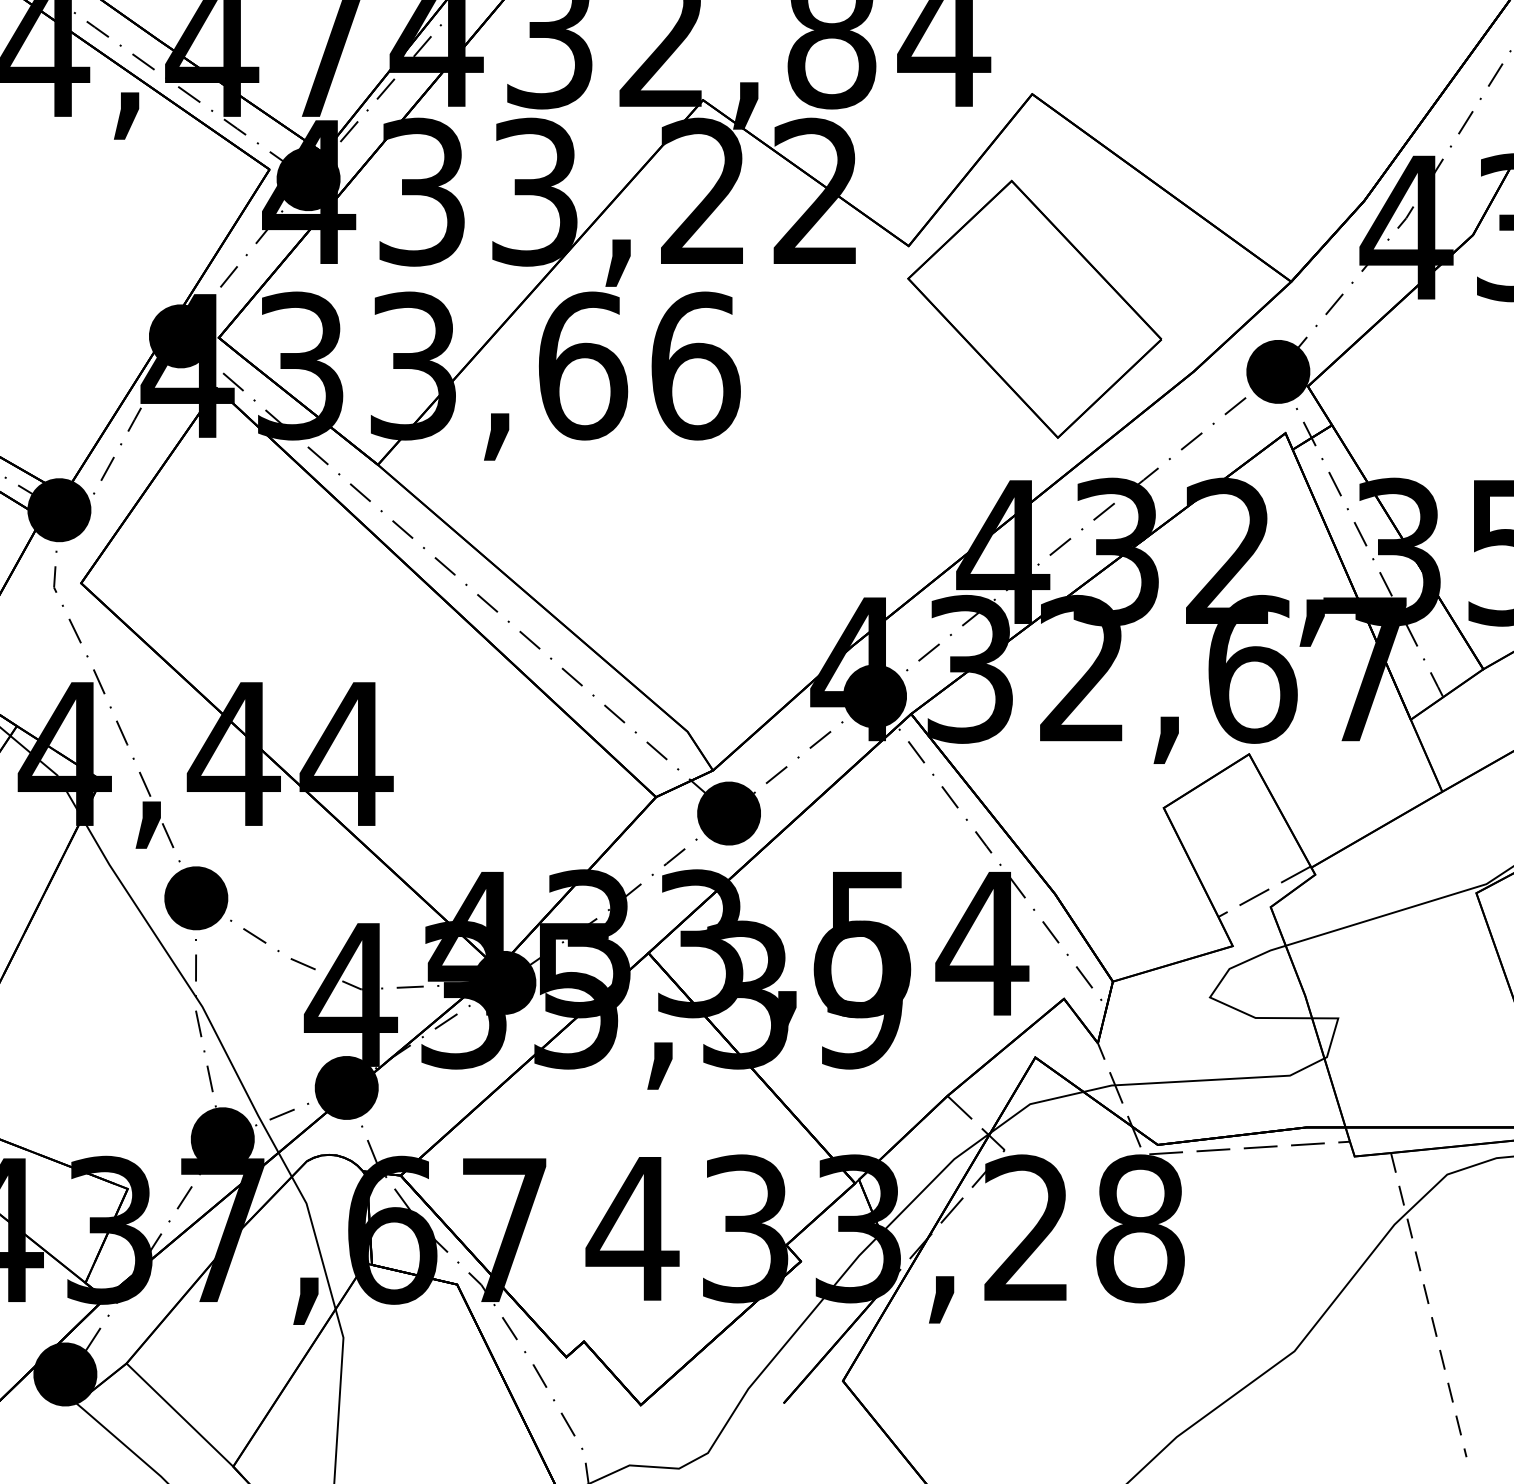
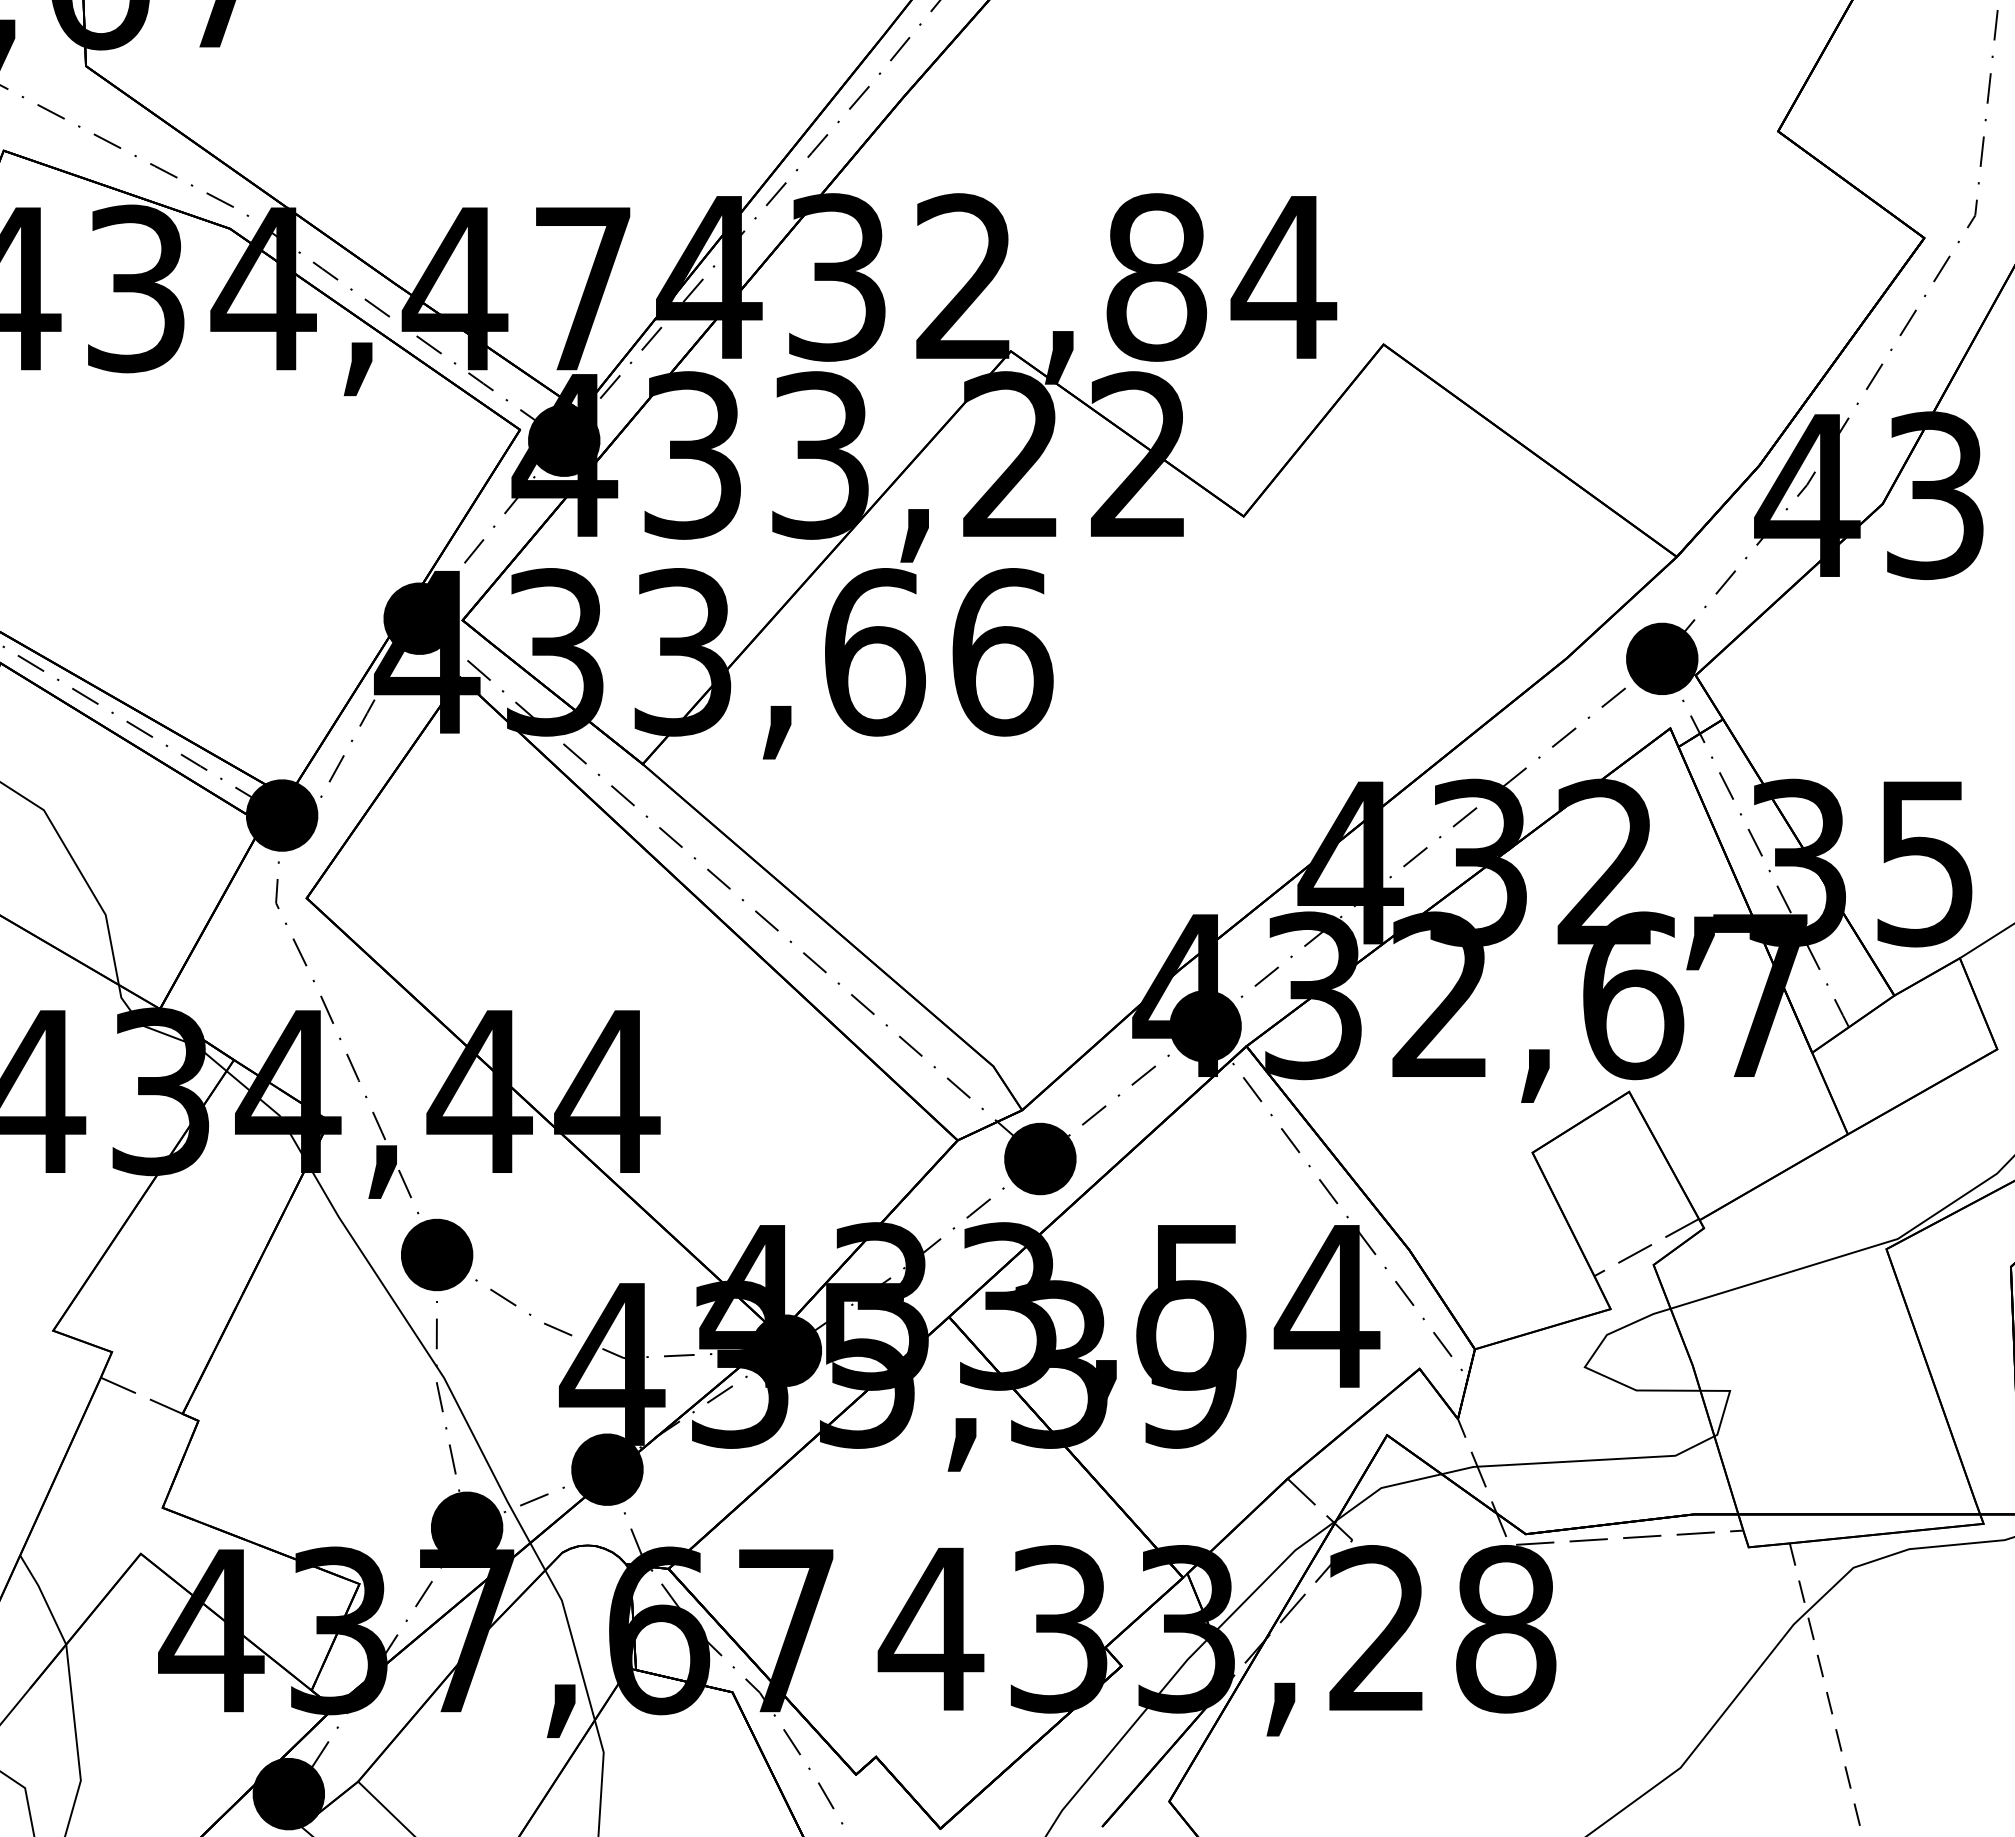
part: (1034, 308) -> (1386, 587), removed

